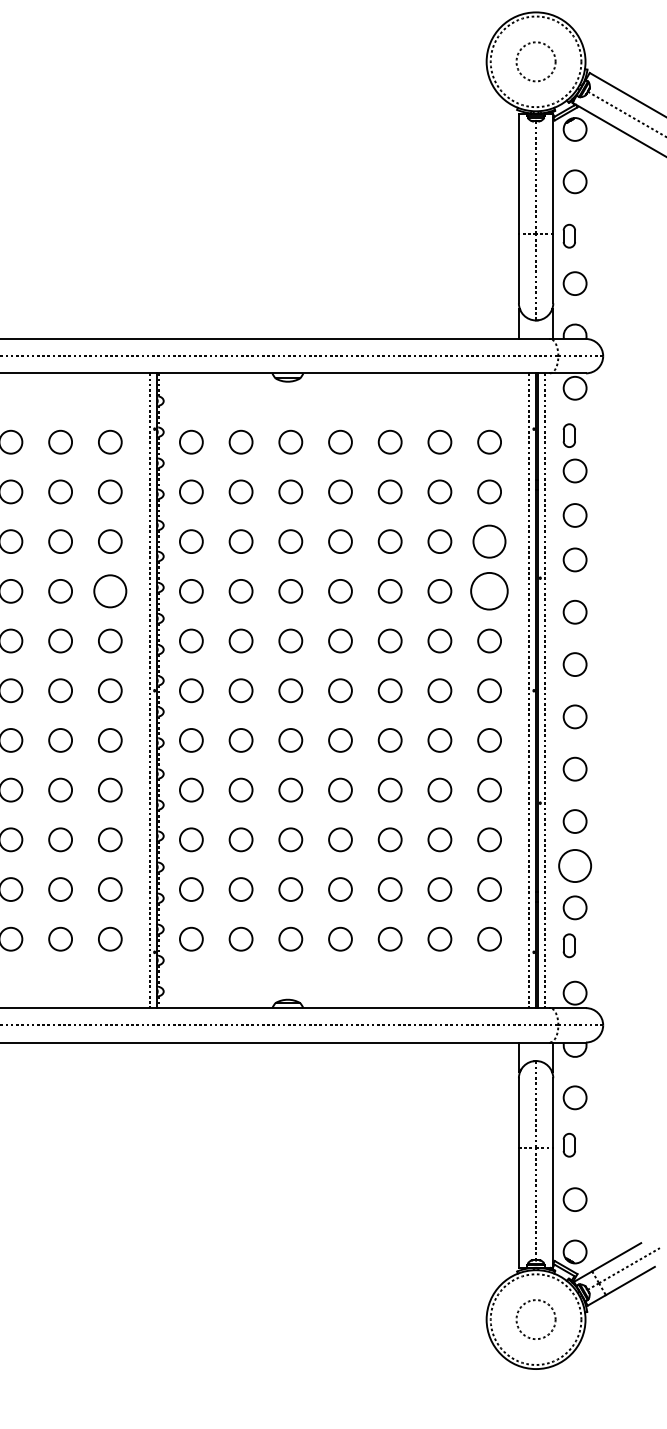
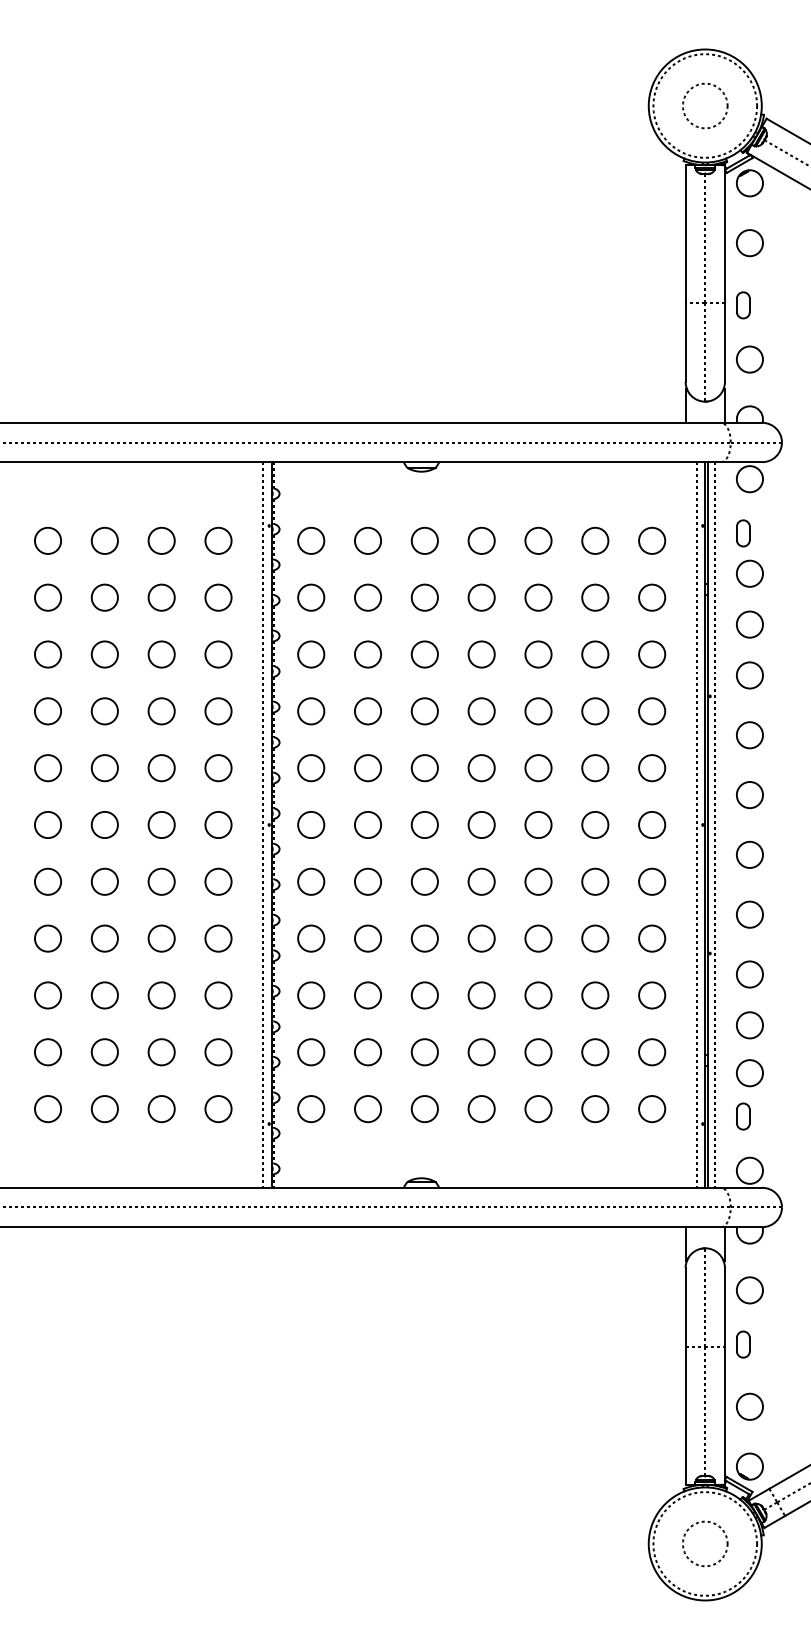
circle: (489, 541) -> (652, 654), size x0.71
circle: (110, 591) -> (218, 711), size x0.71
circle: (489, 591) -> (652, 711), size x0.62
circle: (574, 866) -> (749, 1025), size x0.71

